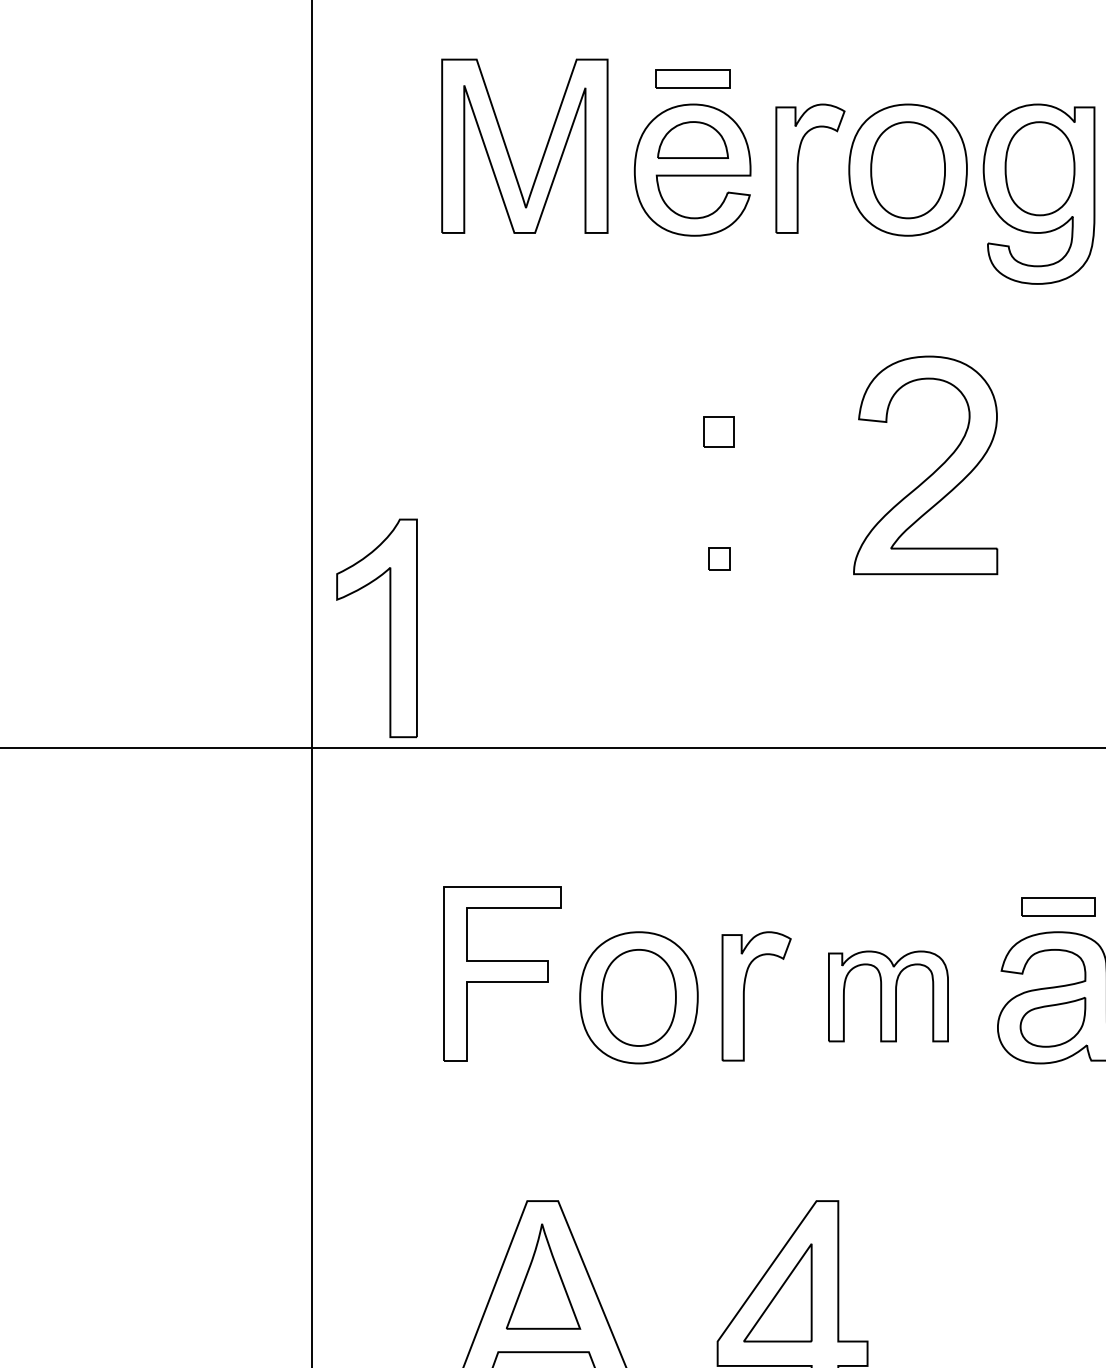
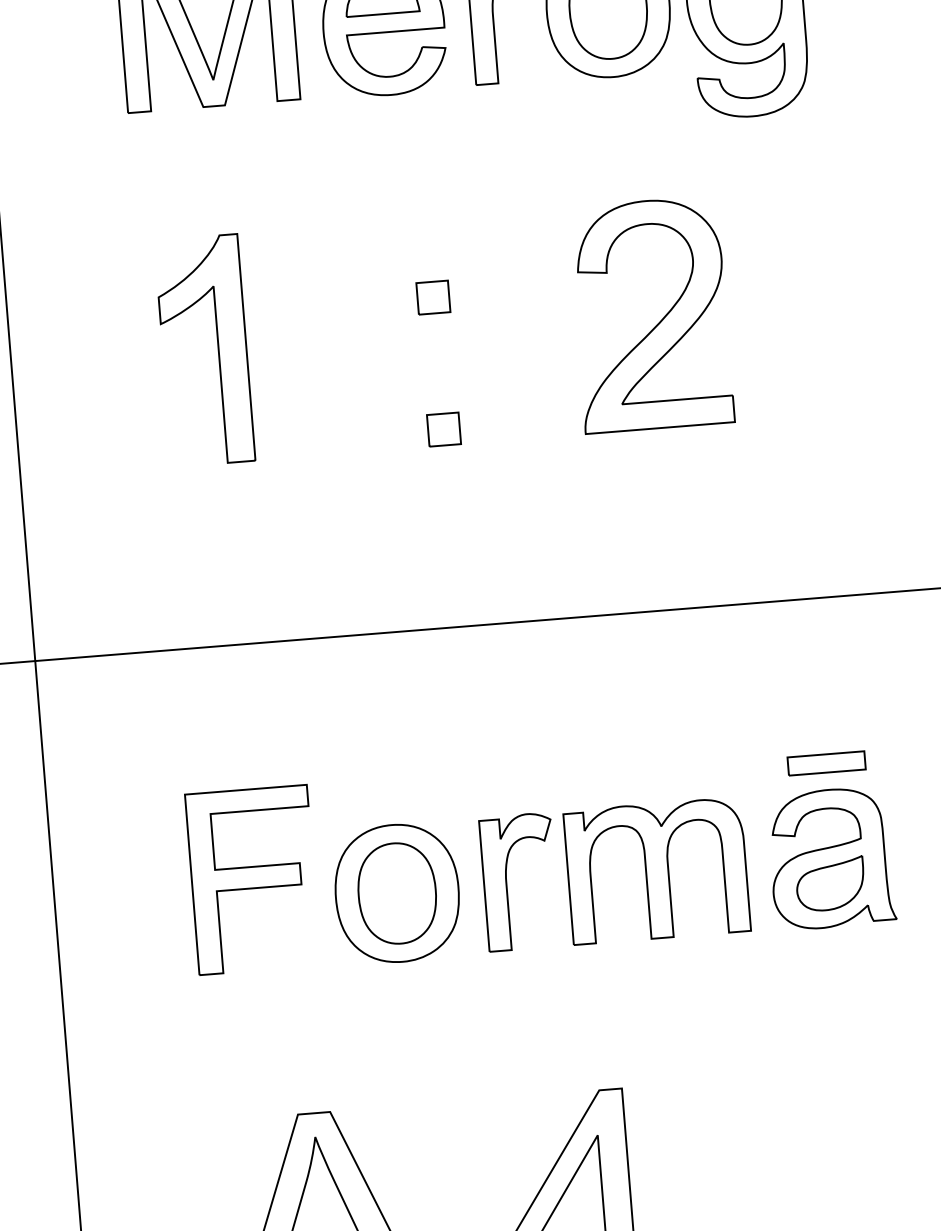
part: (718, 558) -> (443, 429), size x1.43
part: (389, 628) -> (217, 349), moved
part: (888, 996) -> (657, 871), size x1.43

